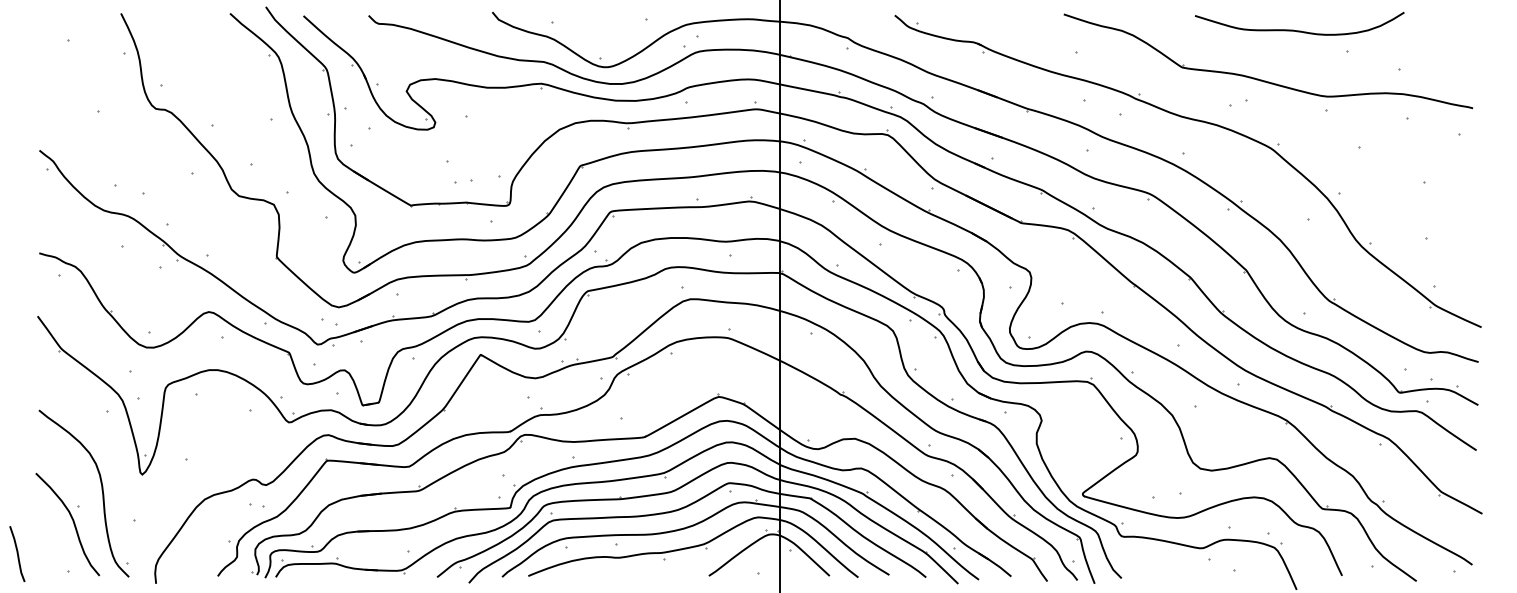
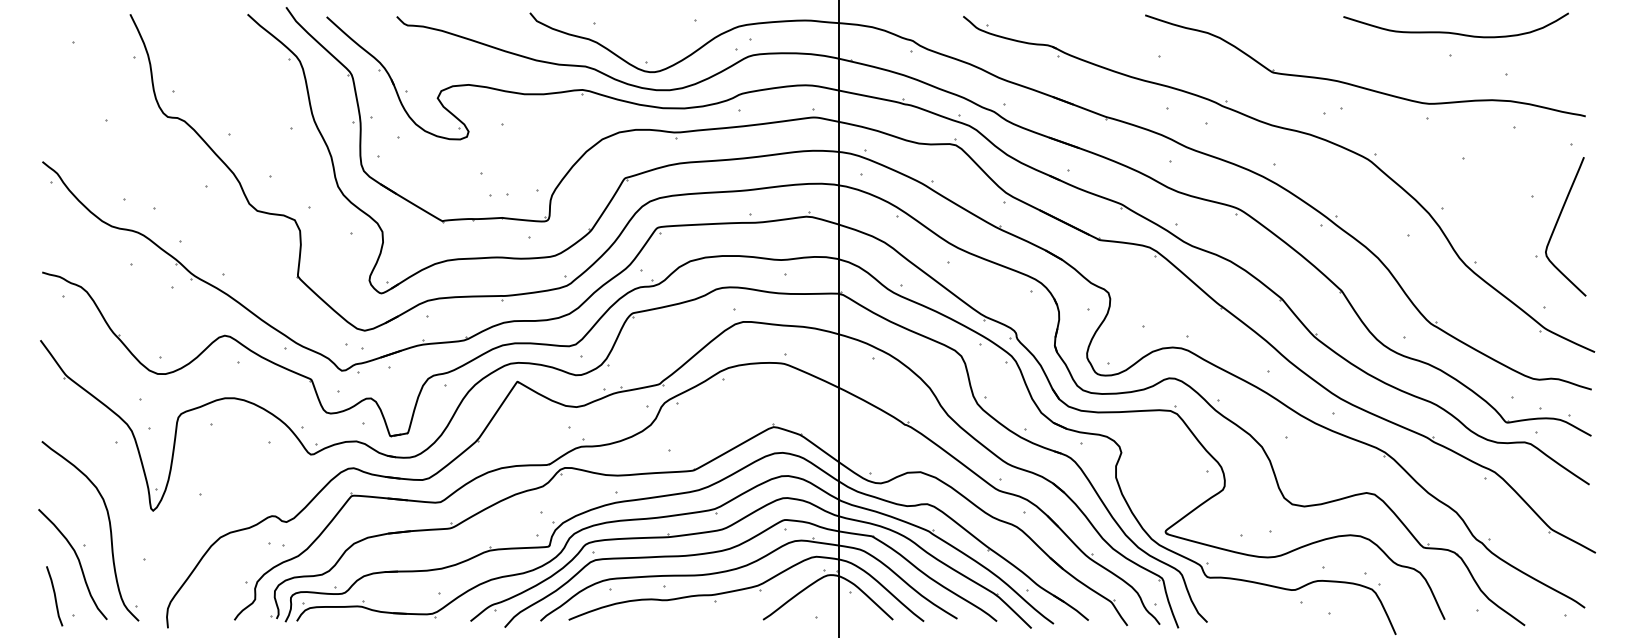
curve: (1299, 30) -> (1455, 32), moved
curve: (1446, 208) -> (1557, 224), added
curve: (17, 554) -> (54, 596), moved

